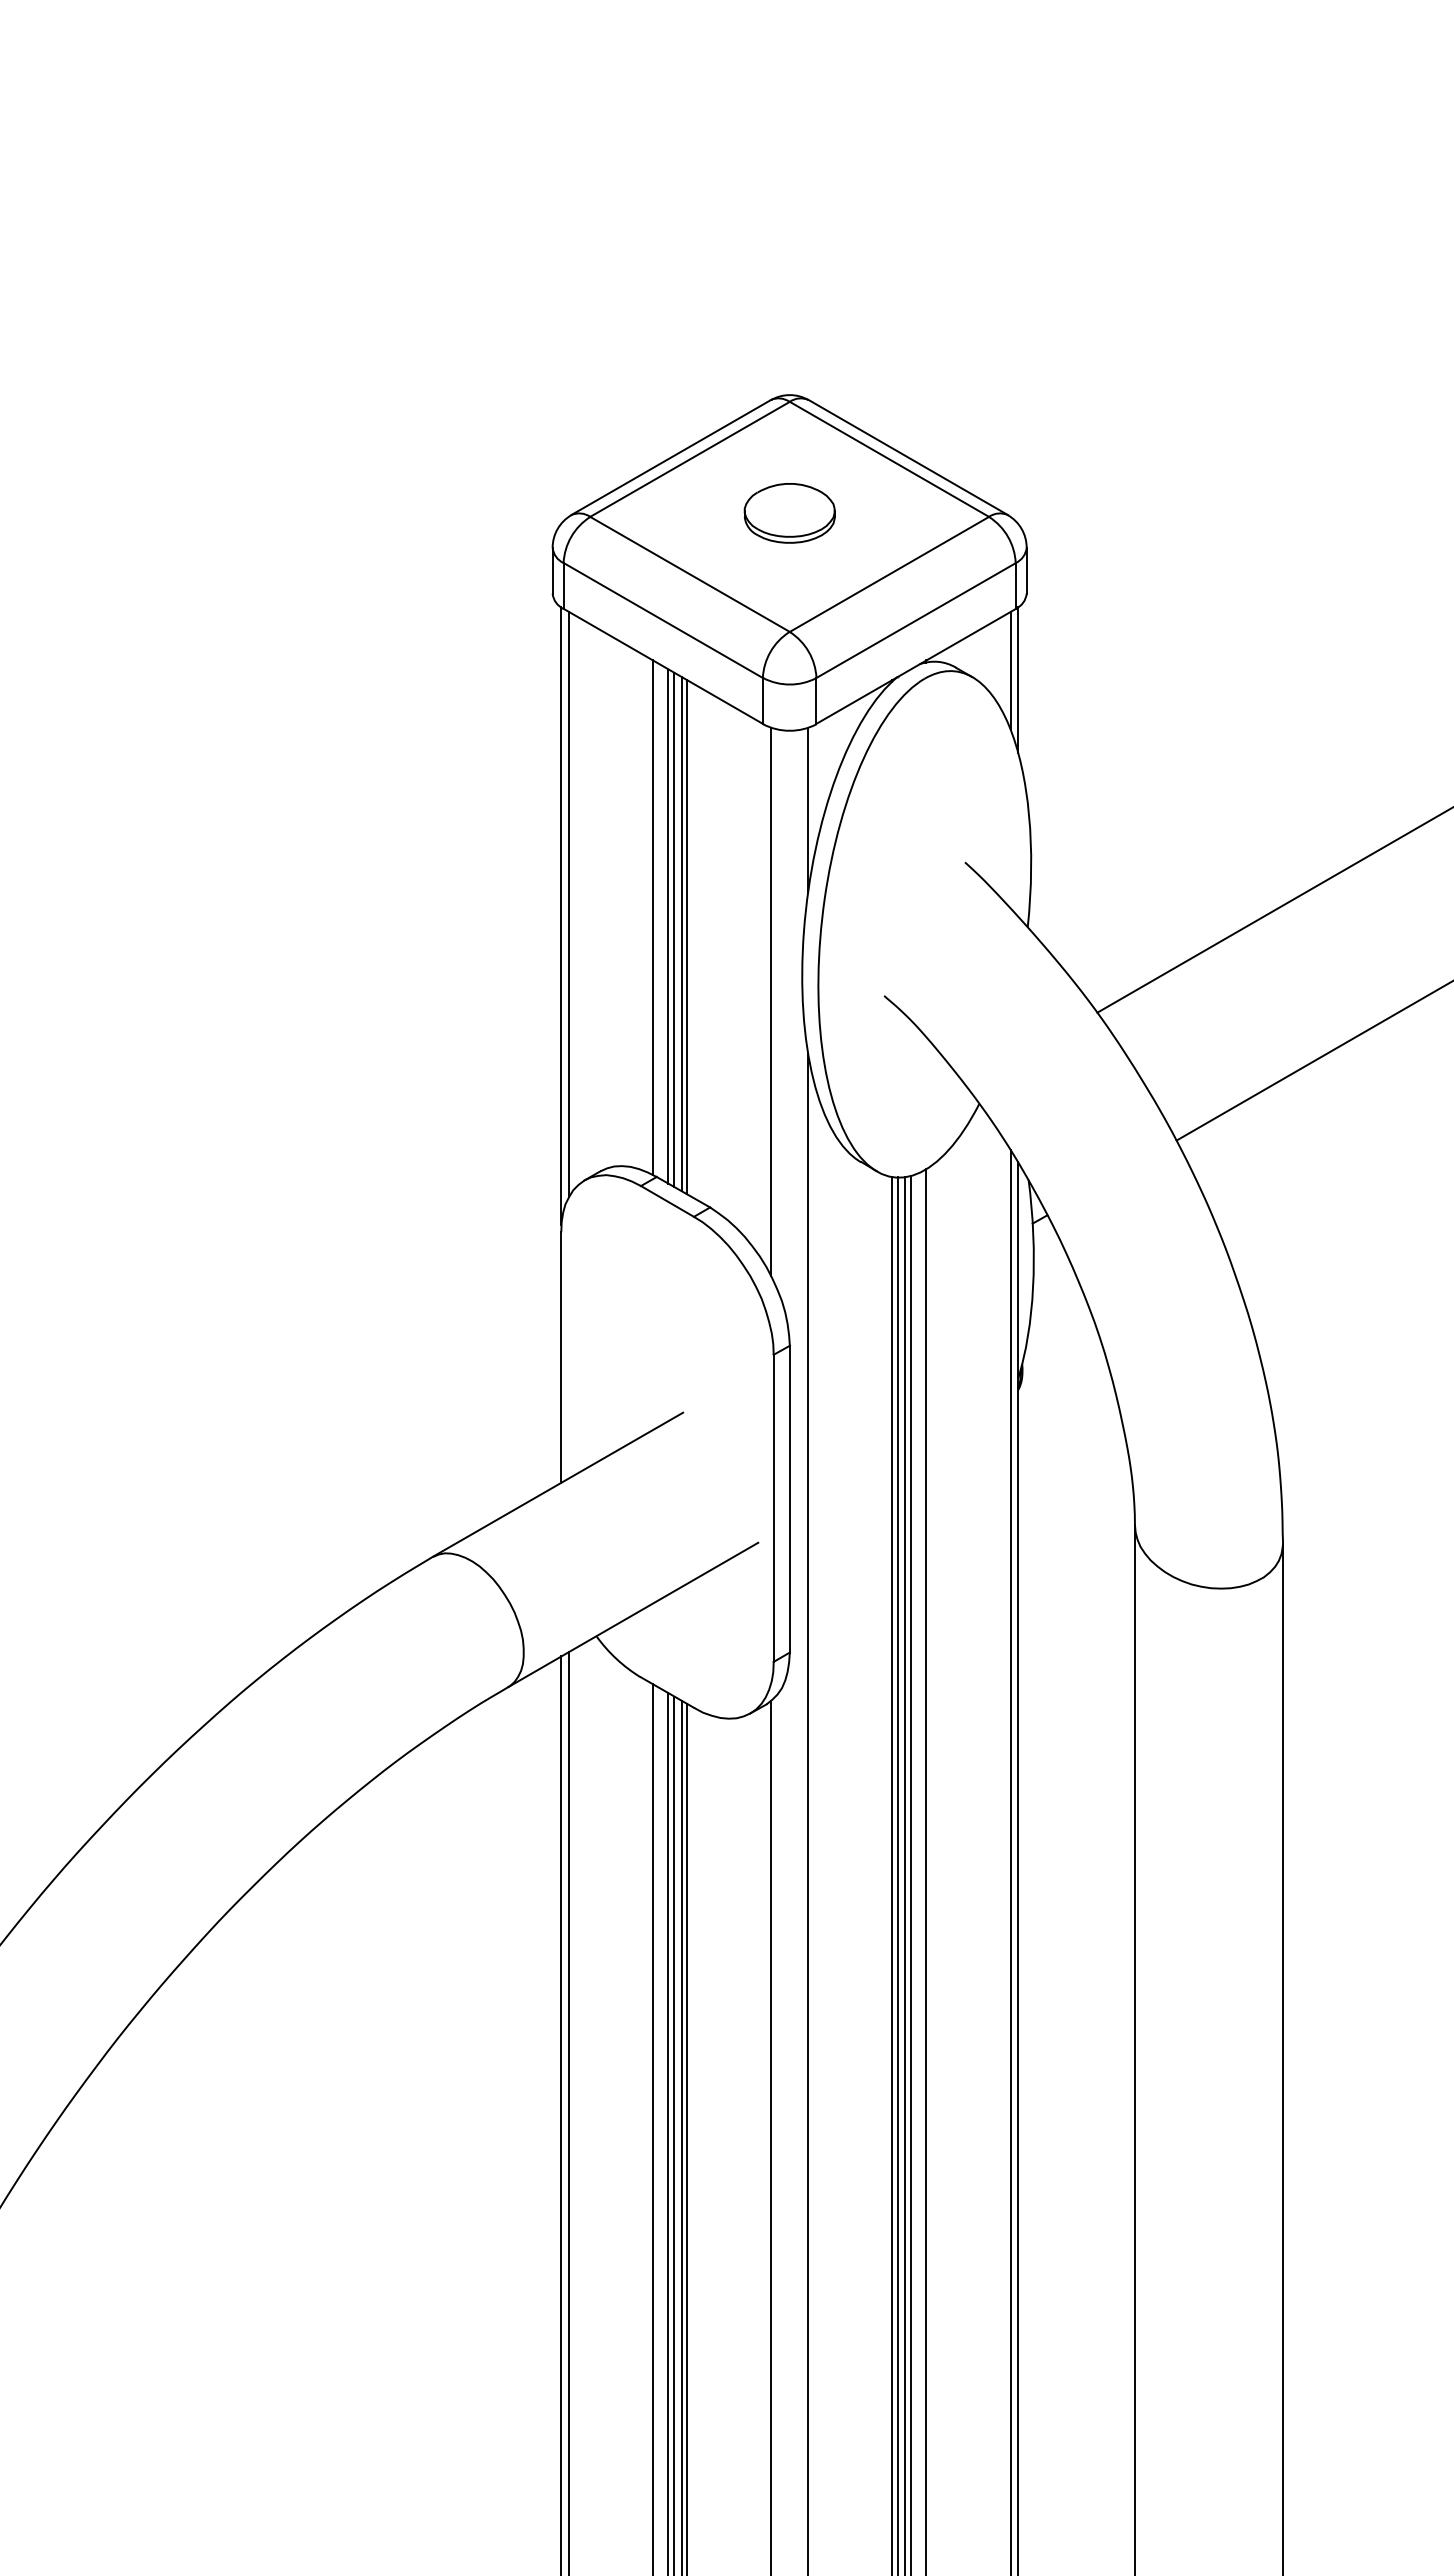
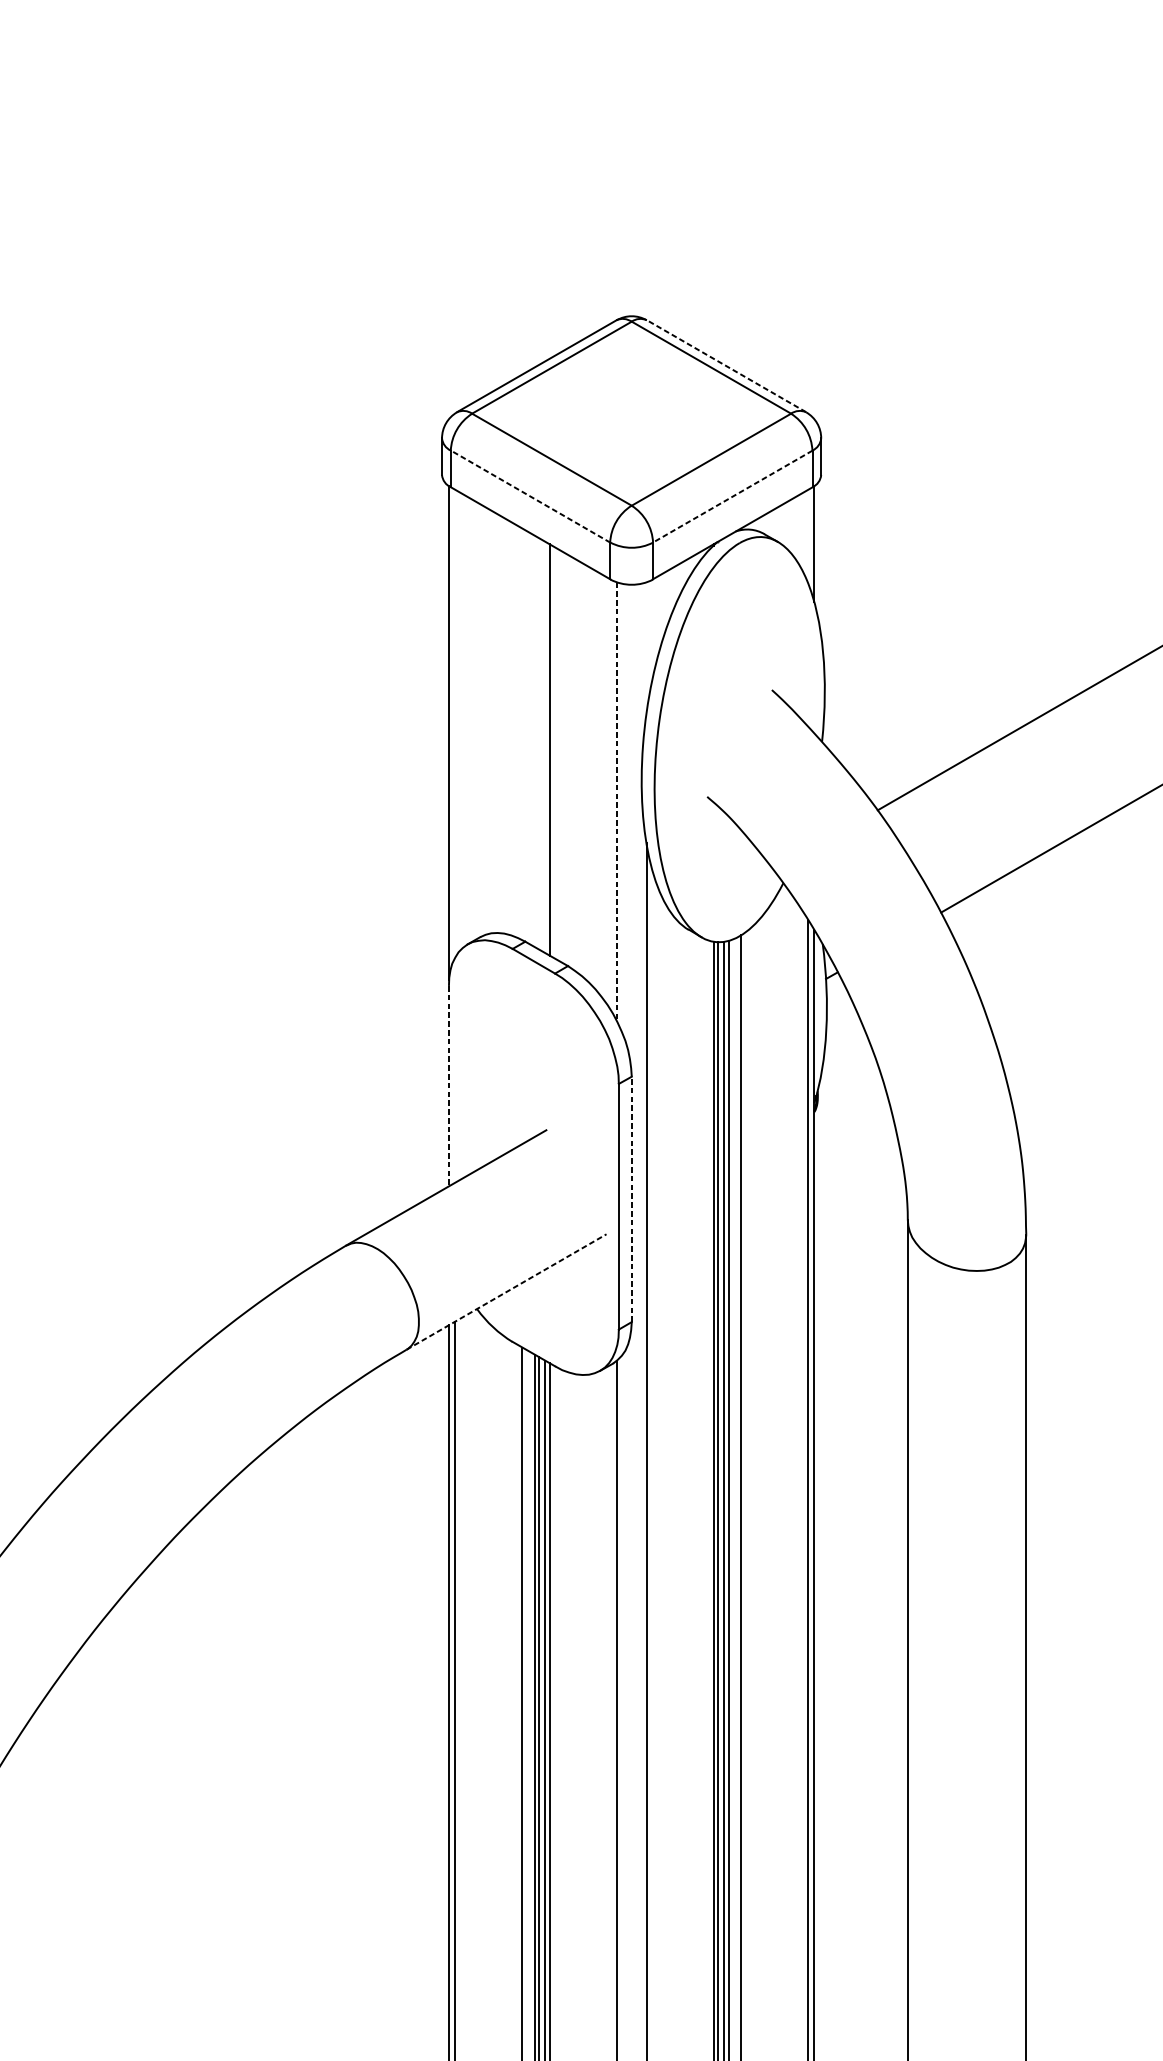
line: (907, 457) -> (725, 366), solid -> dashed
part: (789, 513) -> (631, 410), removed
line: (663, 620) -> (530, 496), solid -> dashed
line: (915, 620) -> (732, 496), solid -> dashed
line: (1010, 670) -> (808, 536), removed
line: (808, 809) -> (646, 647), removed
line: (569, 904) -> (455, 723), removed
line: (653, 917) -> (522, 734), removed
line: (668, 926) -> (534, 741), removed
line: (674, 929) -> (539, 743), removed
line: (681, 934) -> (545, 747), removed
line: (771, 1002) -> (617, 802), solid -> dashed
line: (561, 1358) -> (449, 1086), solid -> dashed
line: (789, 1498) -> (631, 1198), solid -> dashed
line: (633, 1614) -> (506, 1291), solid -> dashed

